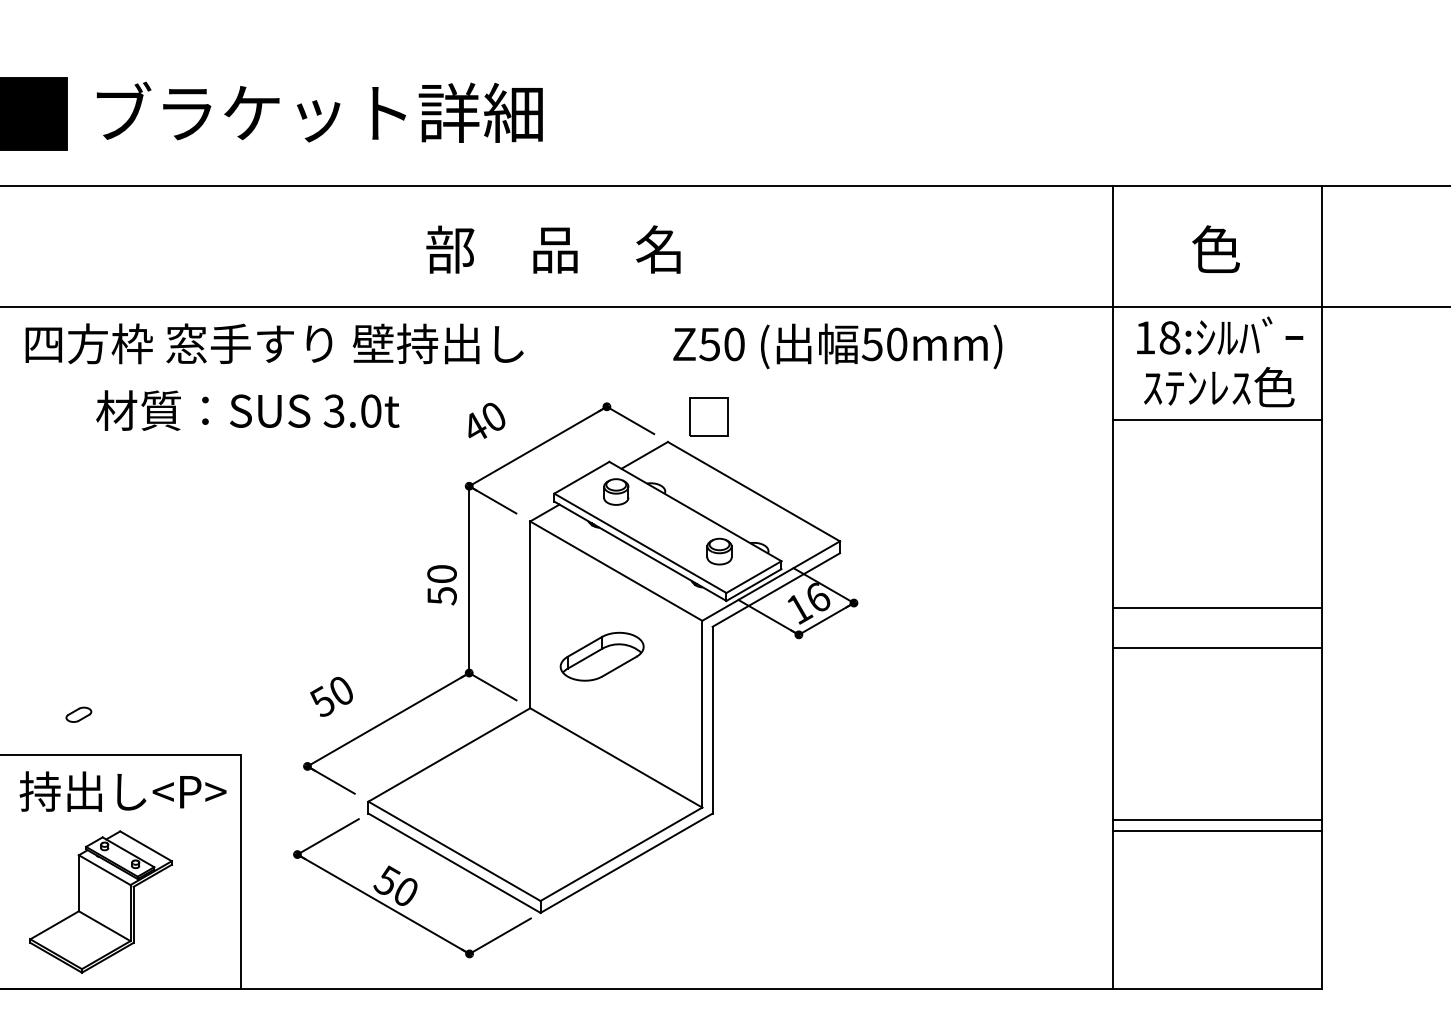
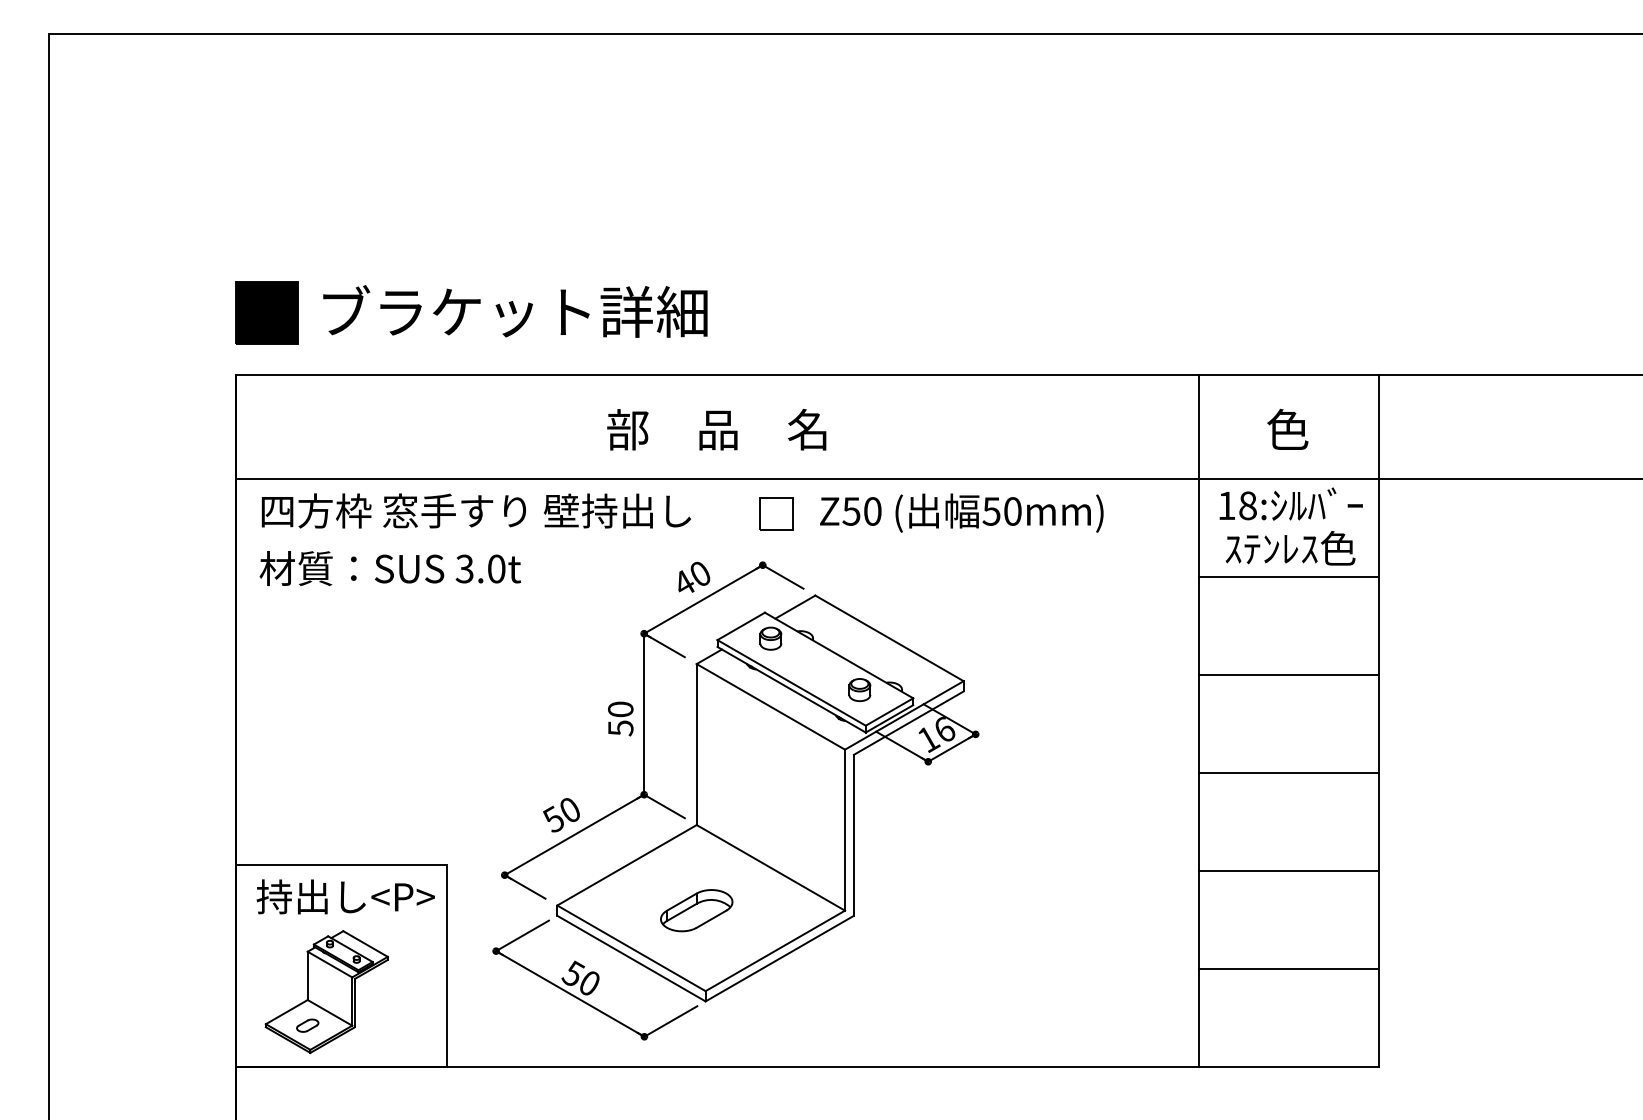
text: (246, 410) -> (389, 568), moved
part: (708, 416) -> (776, 513), moved
text: (487, 419) -> (694, 576), moved
line: (1216, 608) -> (1288, 675), moved
part: (601, 656) -> (696, 910), moved
text: (331, 697) -> (561, 815), moved
part: (78, 714) -> (307, 1025), moved
line: (1216, 820) -> (1288, 871), moved
line: (1216, 831) -> (1288, 969), moved

